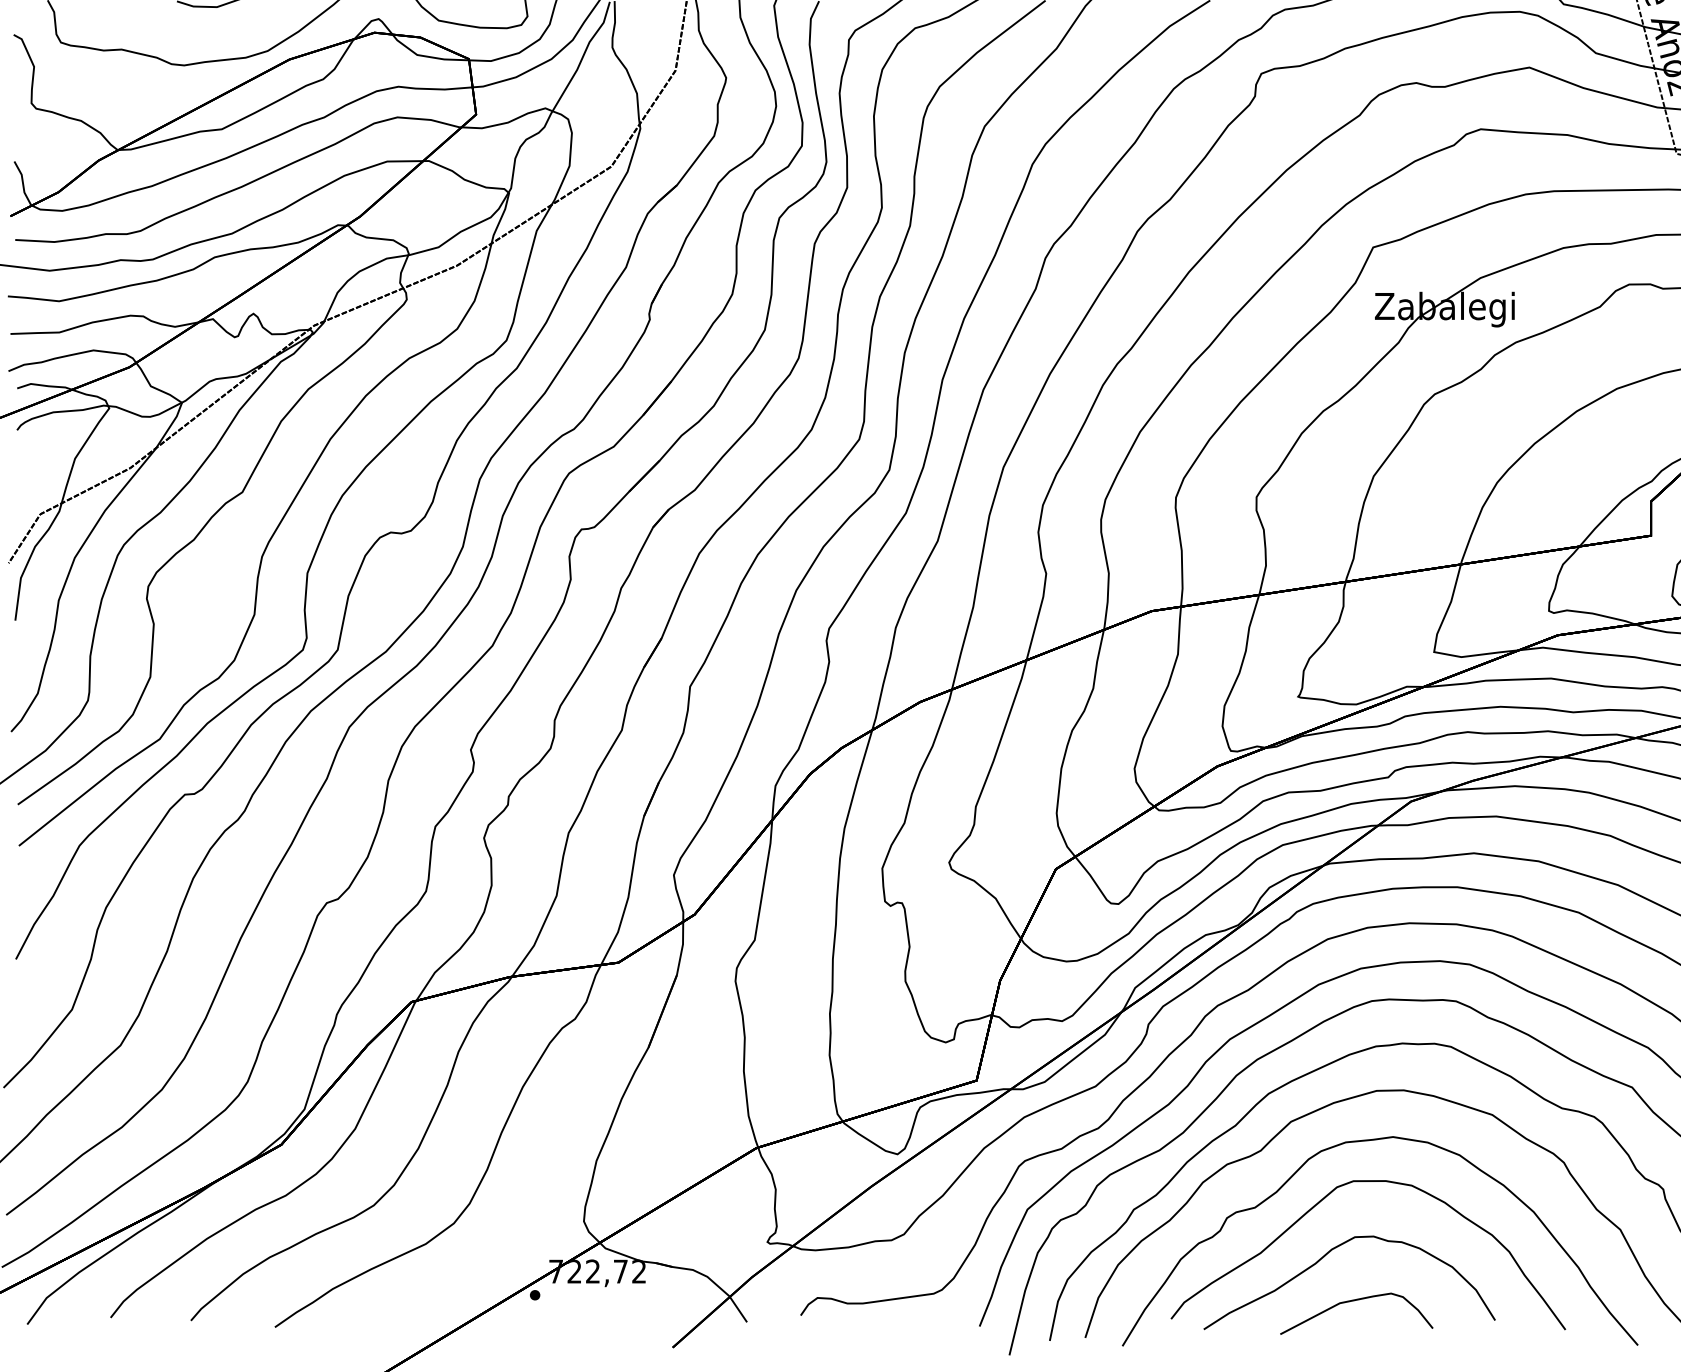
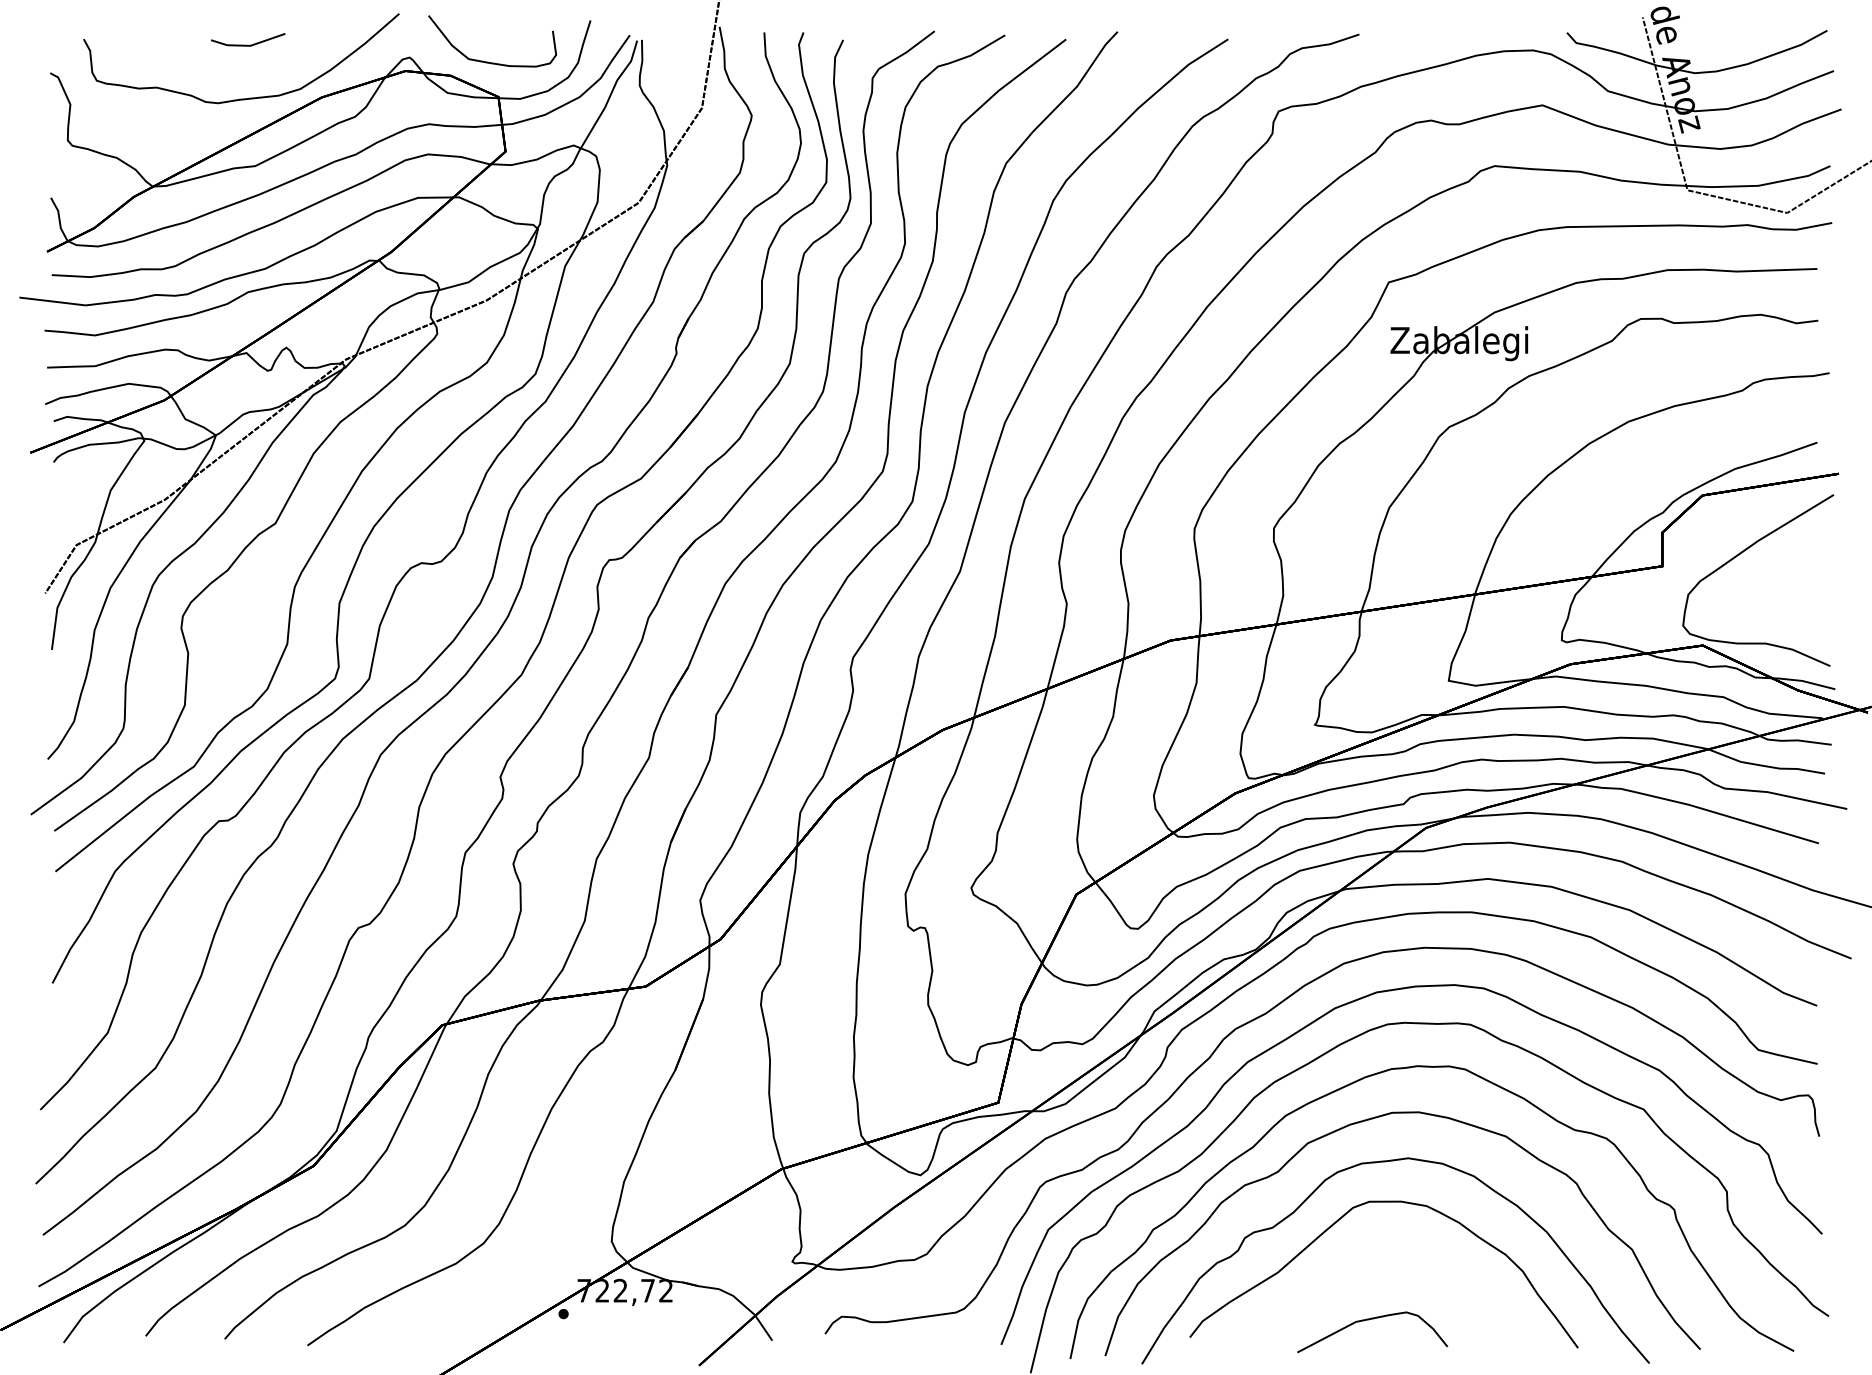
curve: (1326, 1256) -> (1342, 1275), removed

